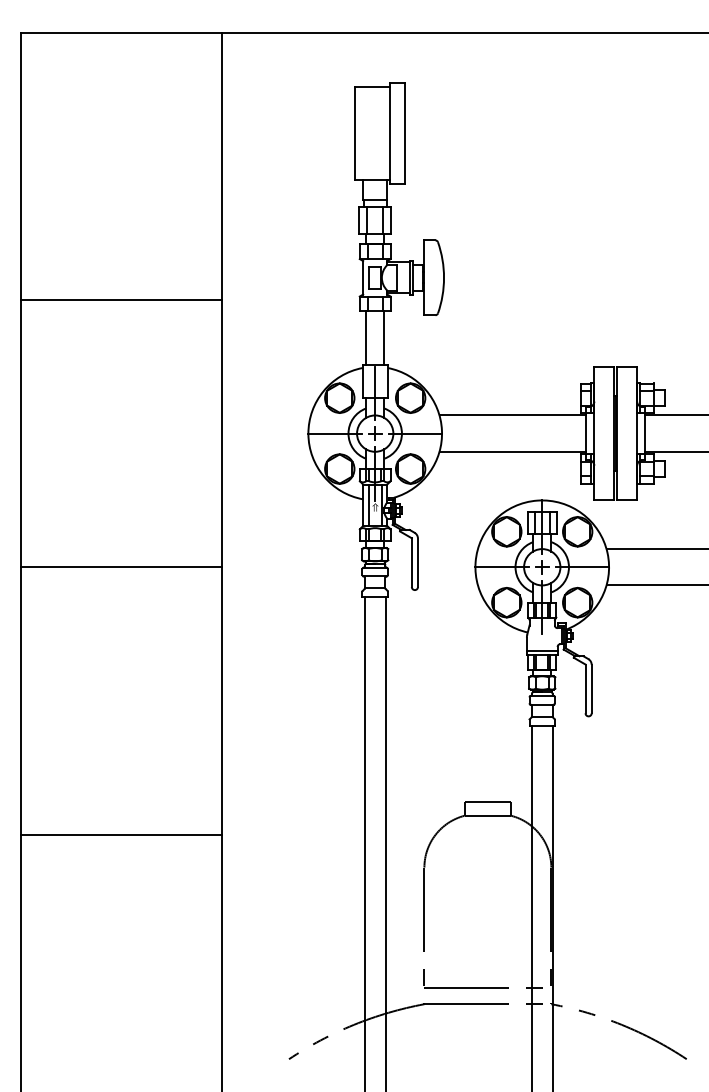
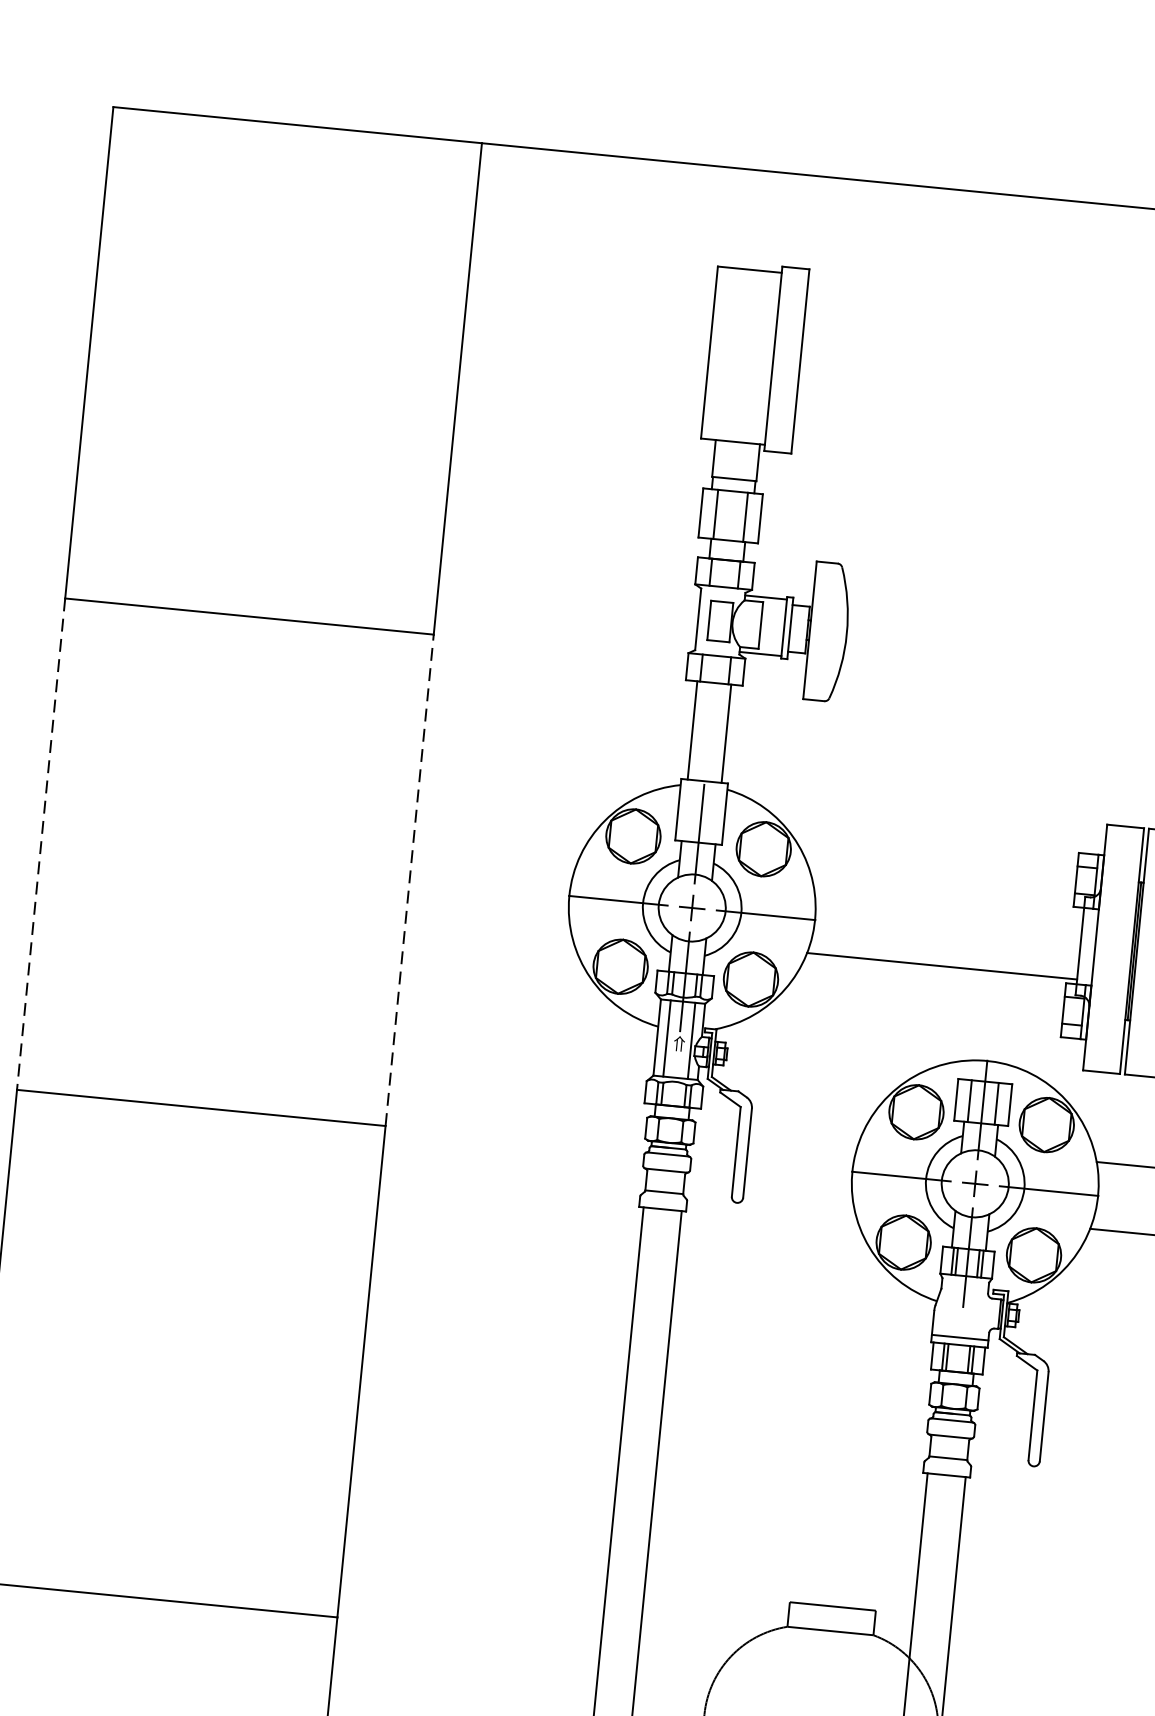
line: (512, 415) -> (947, 899), removed
line: (21, 433) -> (41, 843), solid -> dashed
line: (221, 433) -> (409, 880), solid -> dashed

